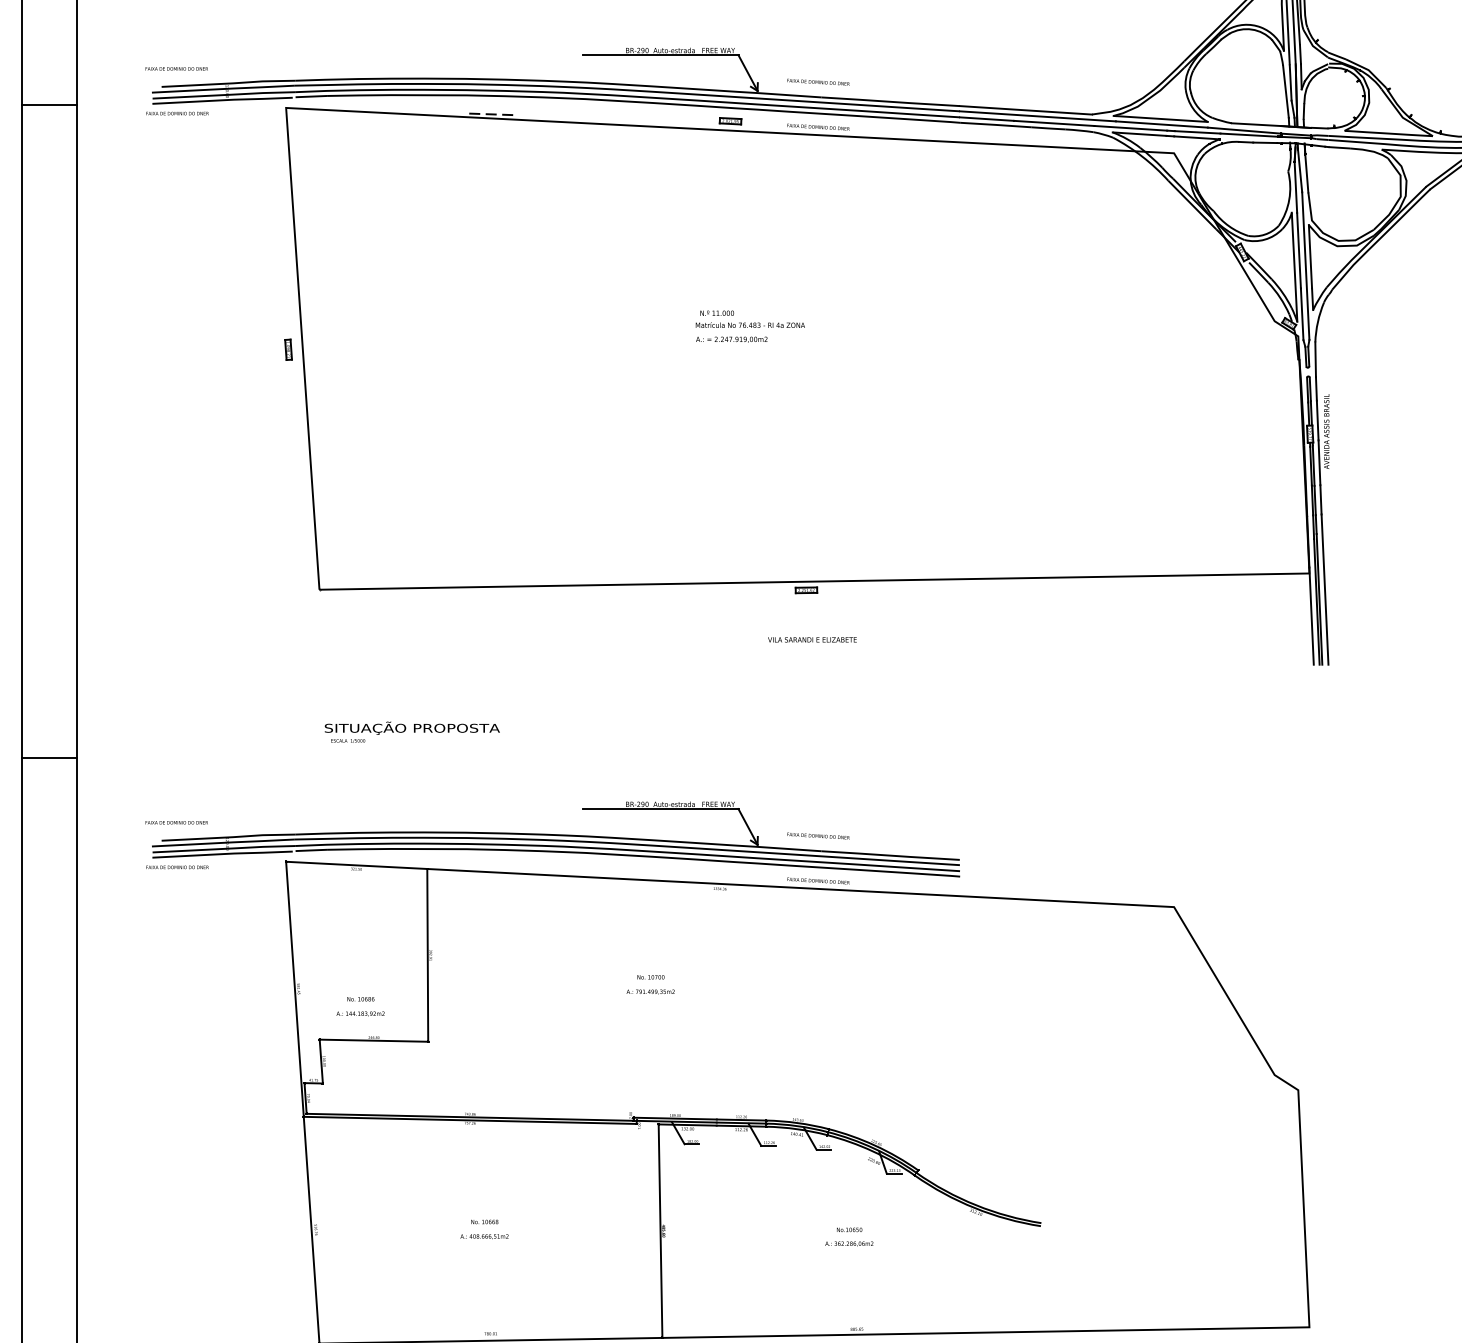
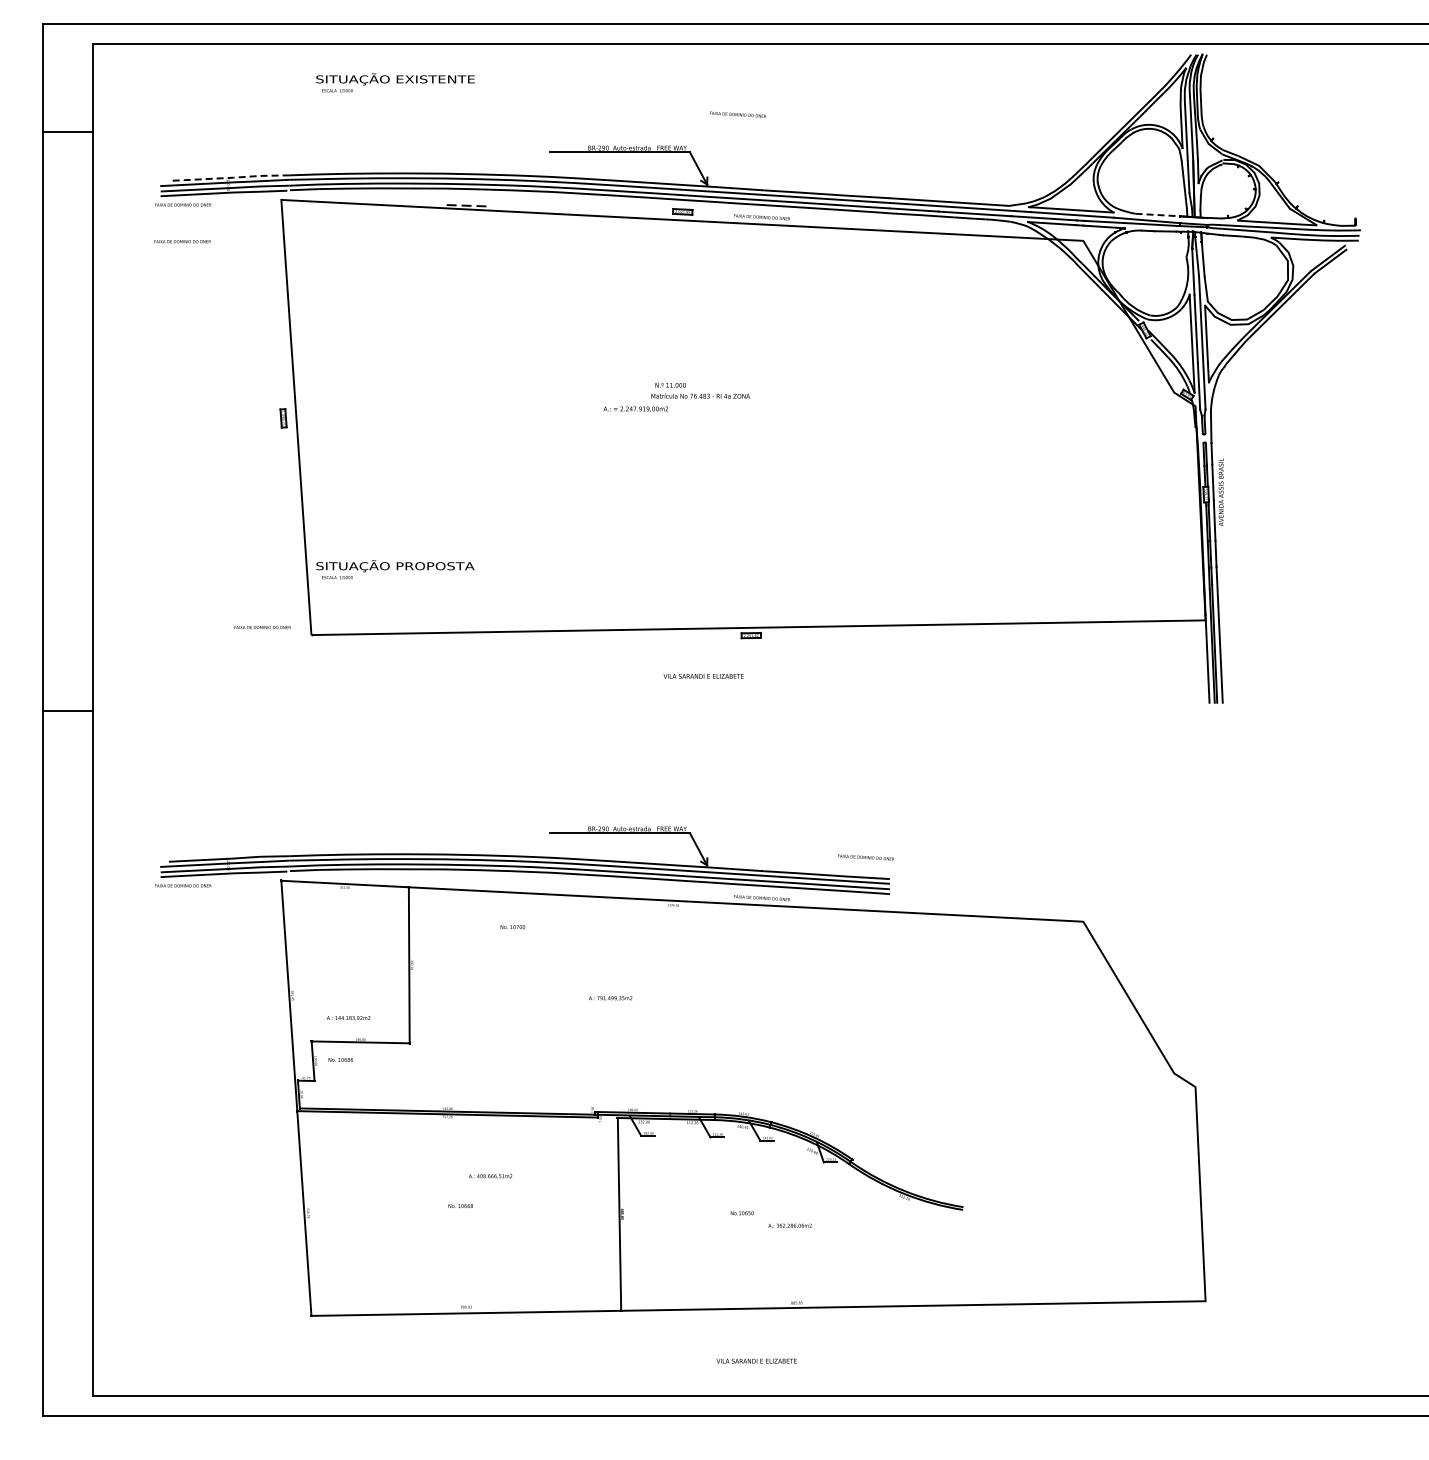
text: (176, 68) -> (182, 241), moved
text: (818, 82) -> (738, 114), moved
line: (229, 83) -> (230, 177), solid -> dashed
line: (49, 104) -> (67, 131), moved
line: (1257, 125) -> (1158, 215), solid -> dashed
text: (731, 338) -> (635, 408), moved
text: (812, 640) -> (703, 676), moved
text: (412, 731) -> (395, 569), moved
line: (49, 757) -> (67, 710), moved
text: (176, 822) -> (262, 627), moved
text: (818, 836) -> (866, 857), moved
text: (650, 976) -> (512, 926), moved
text: (360, 998) -> (340, 1059), moved
text: (848, 1230) -> (741, 1213), moved
text: (484, 1236) -> (490, 1176), moved

